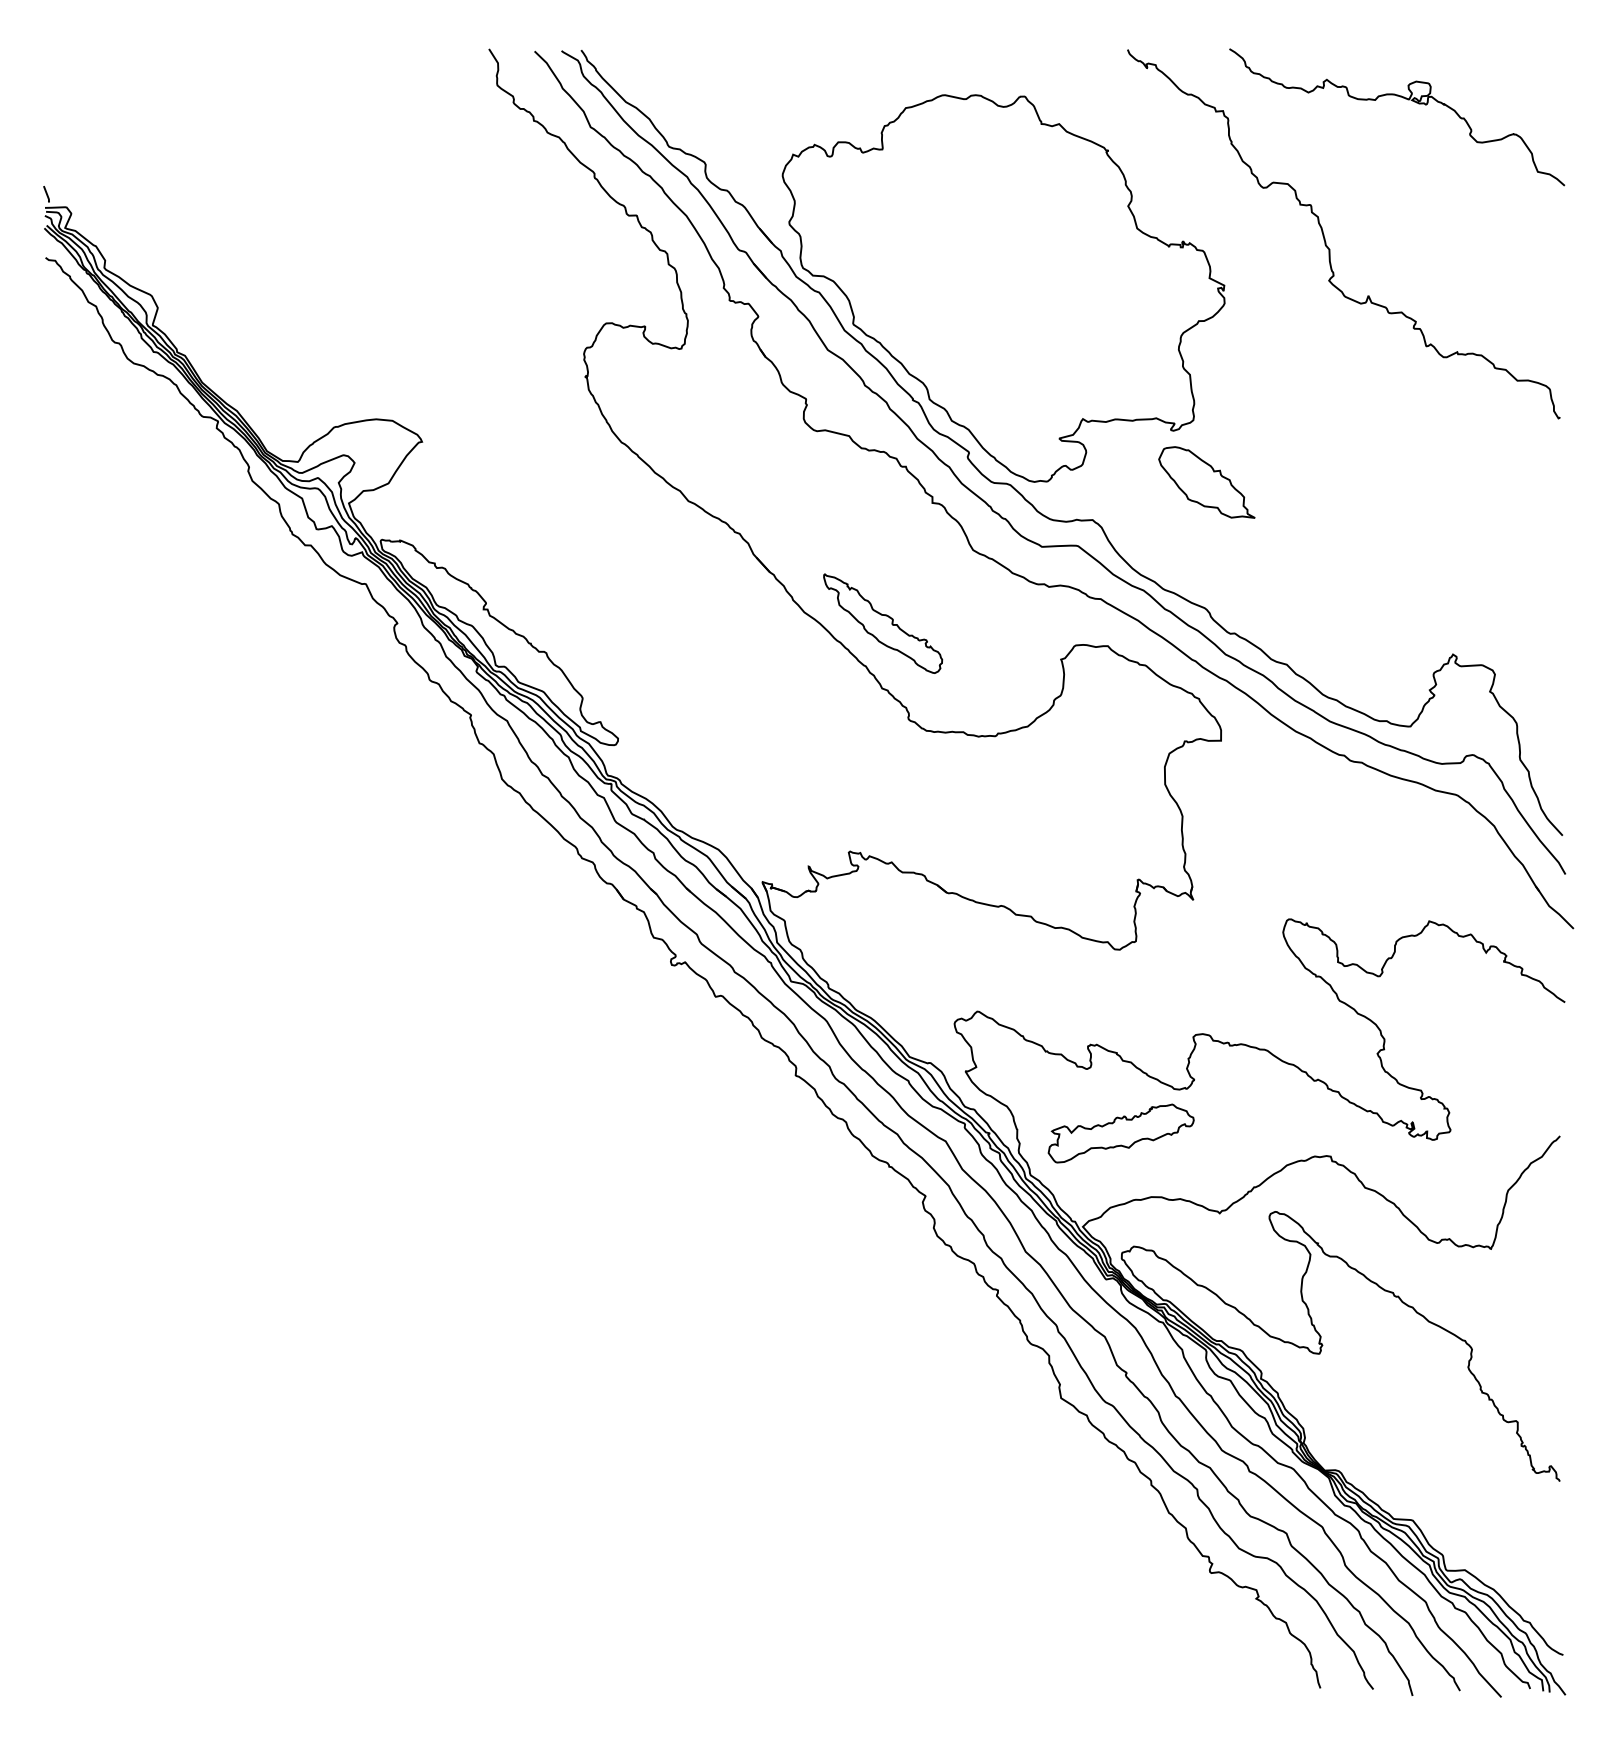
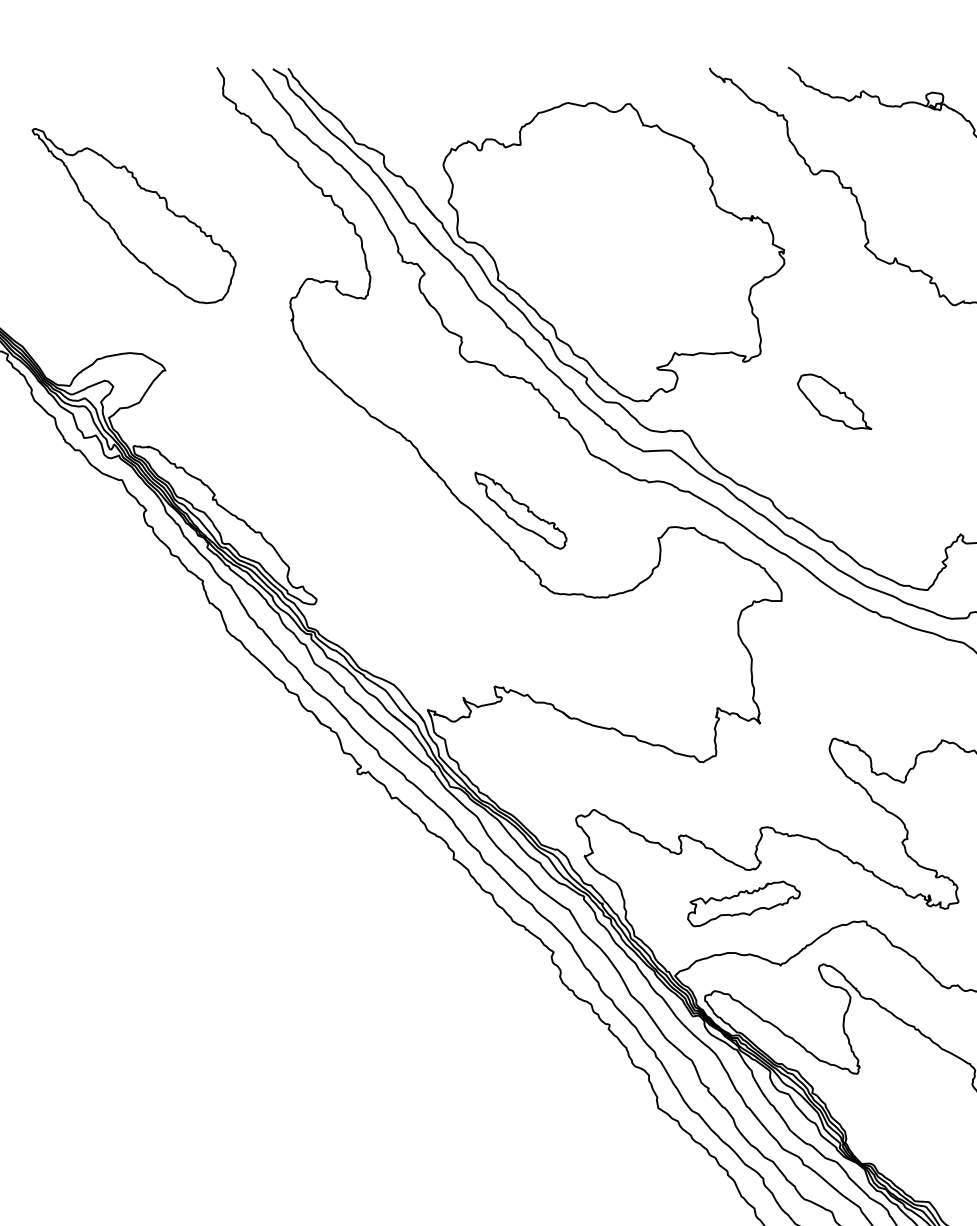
part: (381, 241) -> (134, 215), added
part: (1206, 482) -> (834, 401), moved
part: (1120, 1133) -> (743, 903), moved

